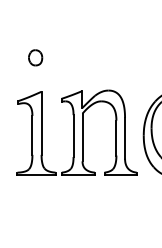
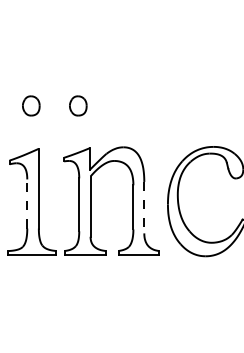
part: (72, 57) -> (78, 105), added
line: (32, 135) -> (27, 204), solid -> dashed
line: (125, 138) -> (144, 207), solid -> dashed

